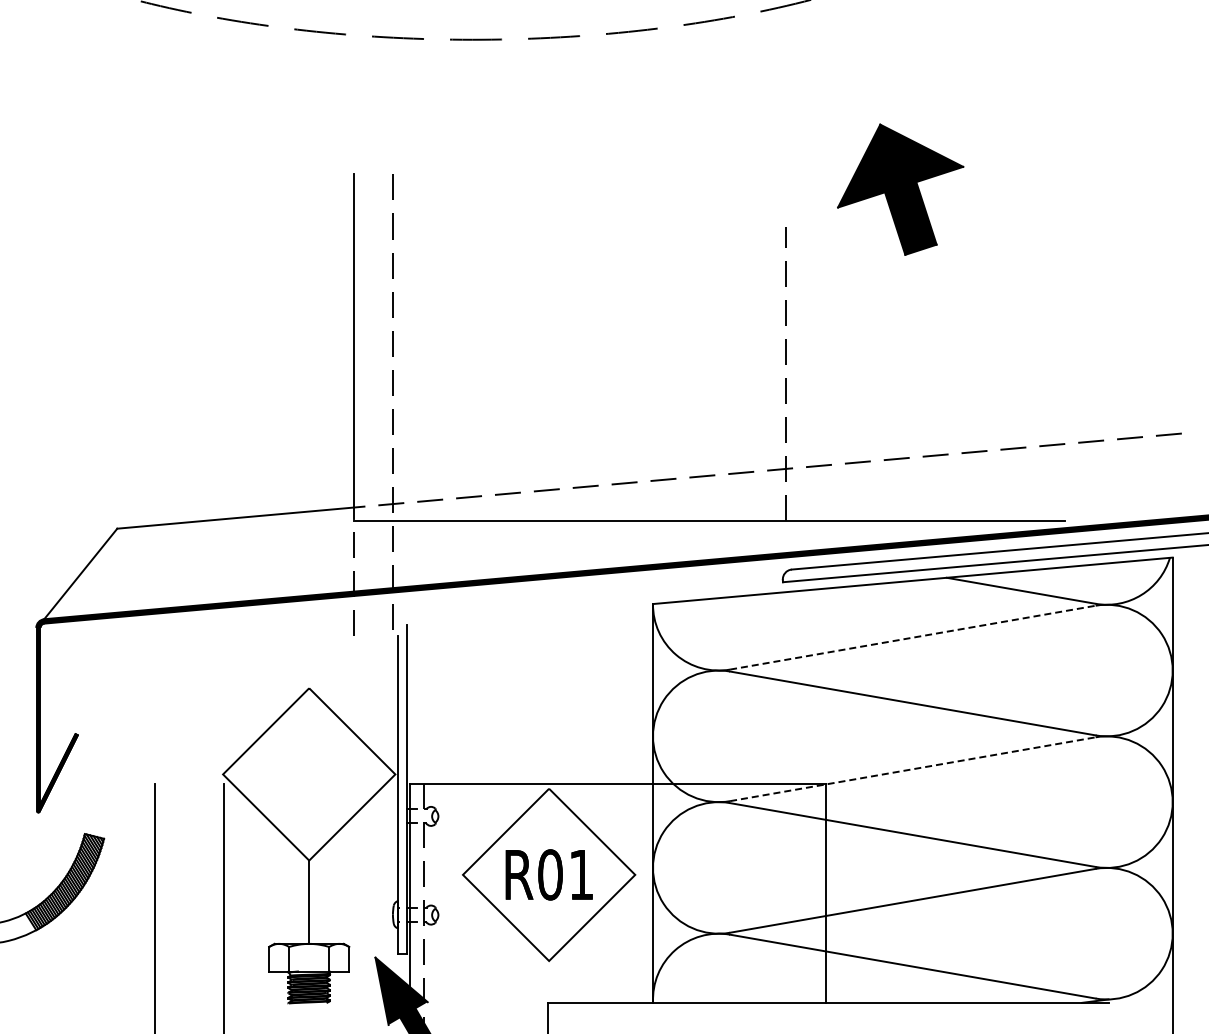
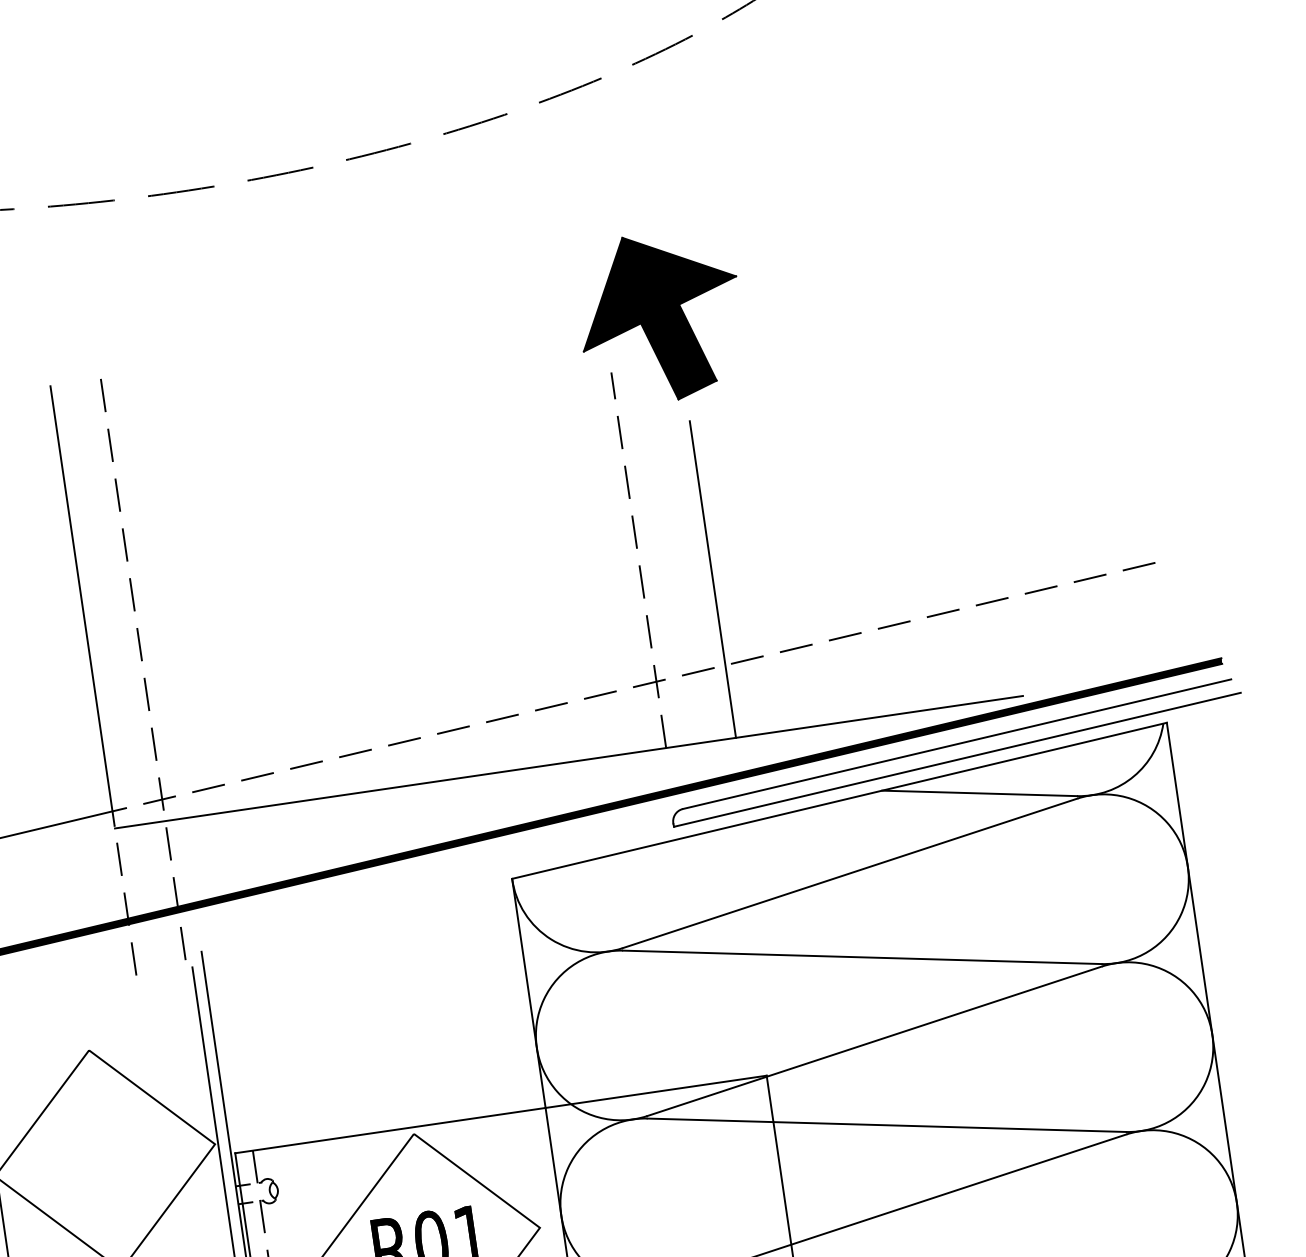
part: (900, 189) -> (660, 316), moved
line: (840, 396) -> (712, 579), added
line: (912, 637) -> (849, 873), dashed -> solid
line: (912, 769) -> (874, 1041), dashed -> solid

